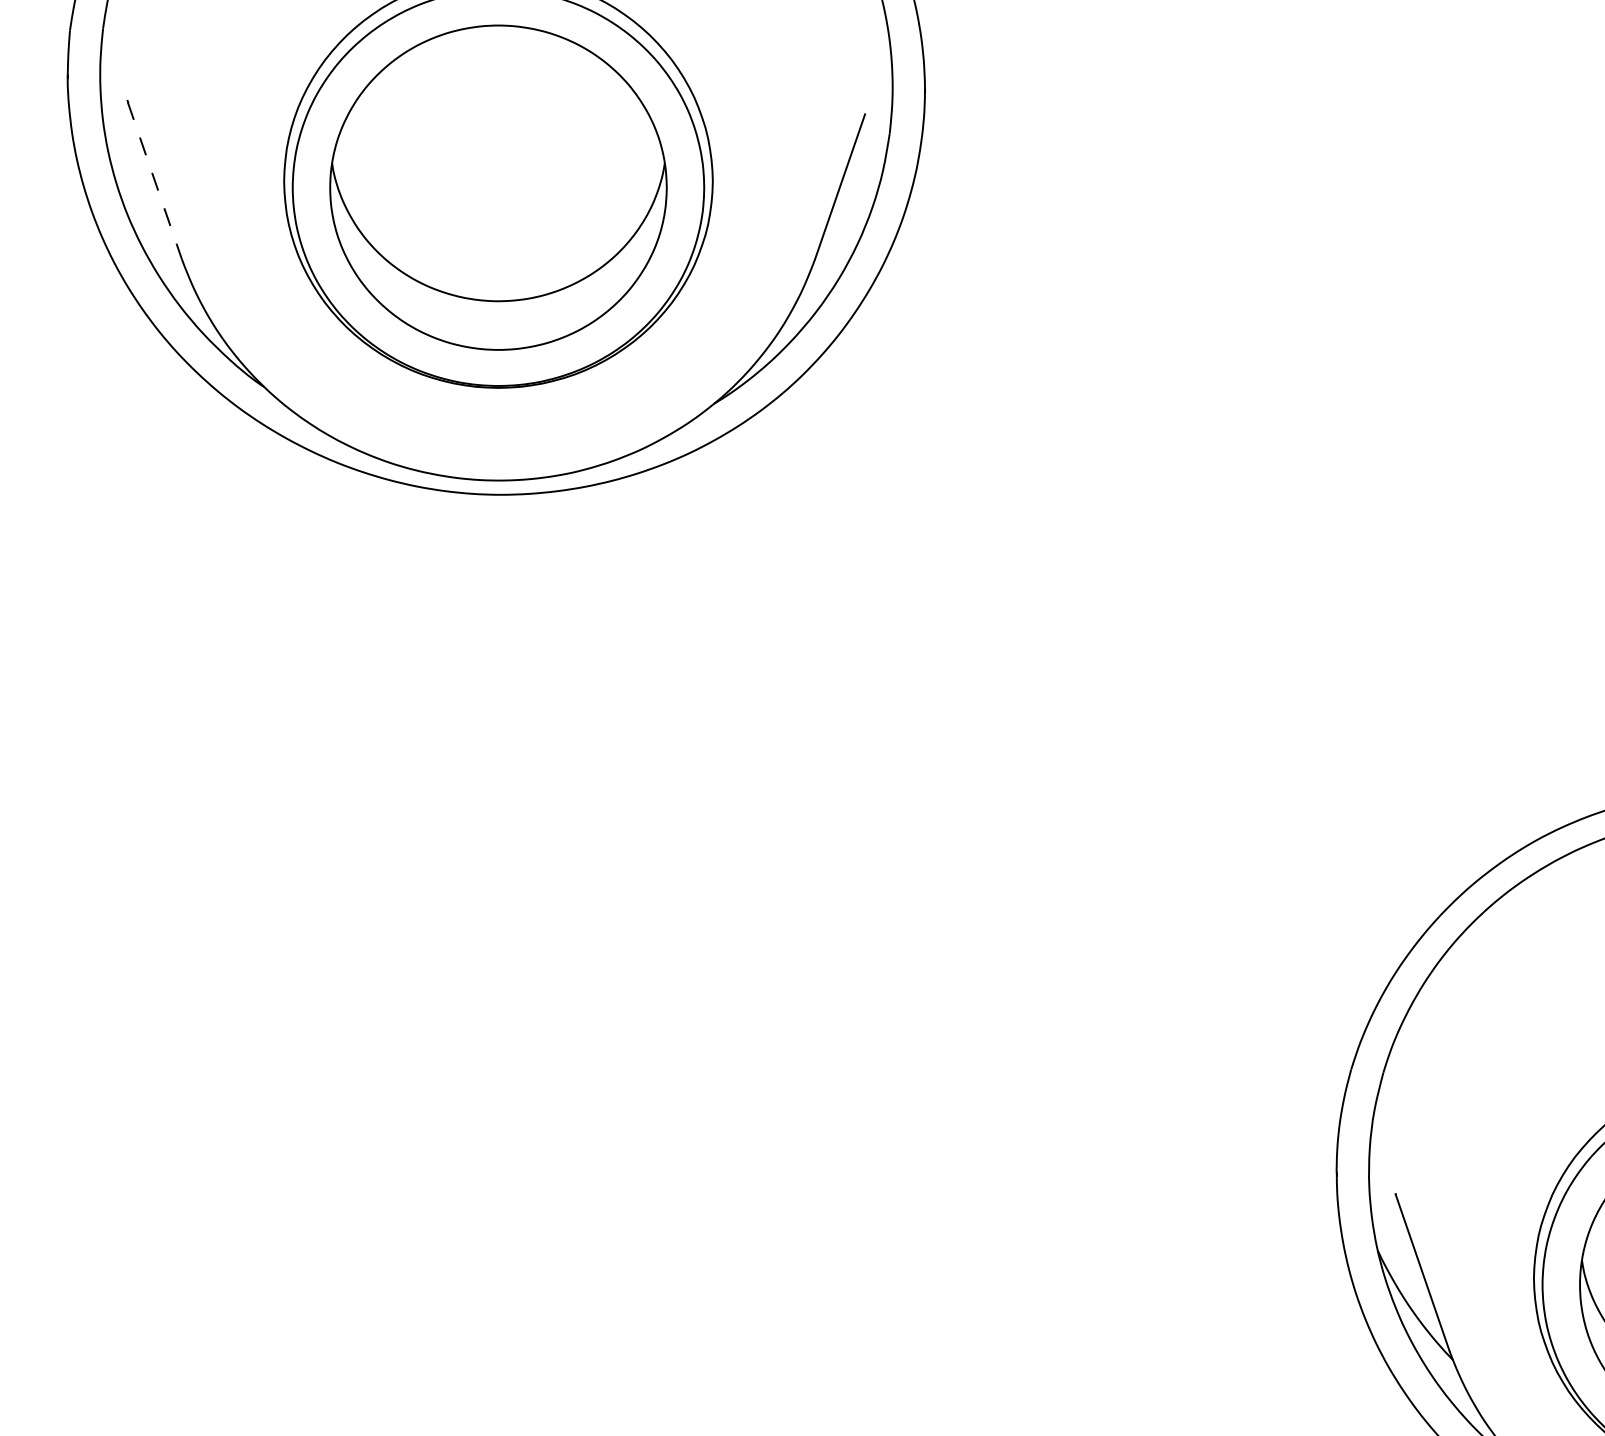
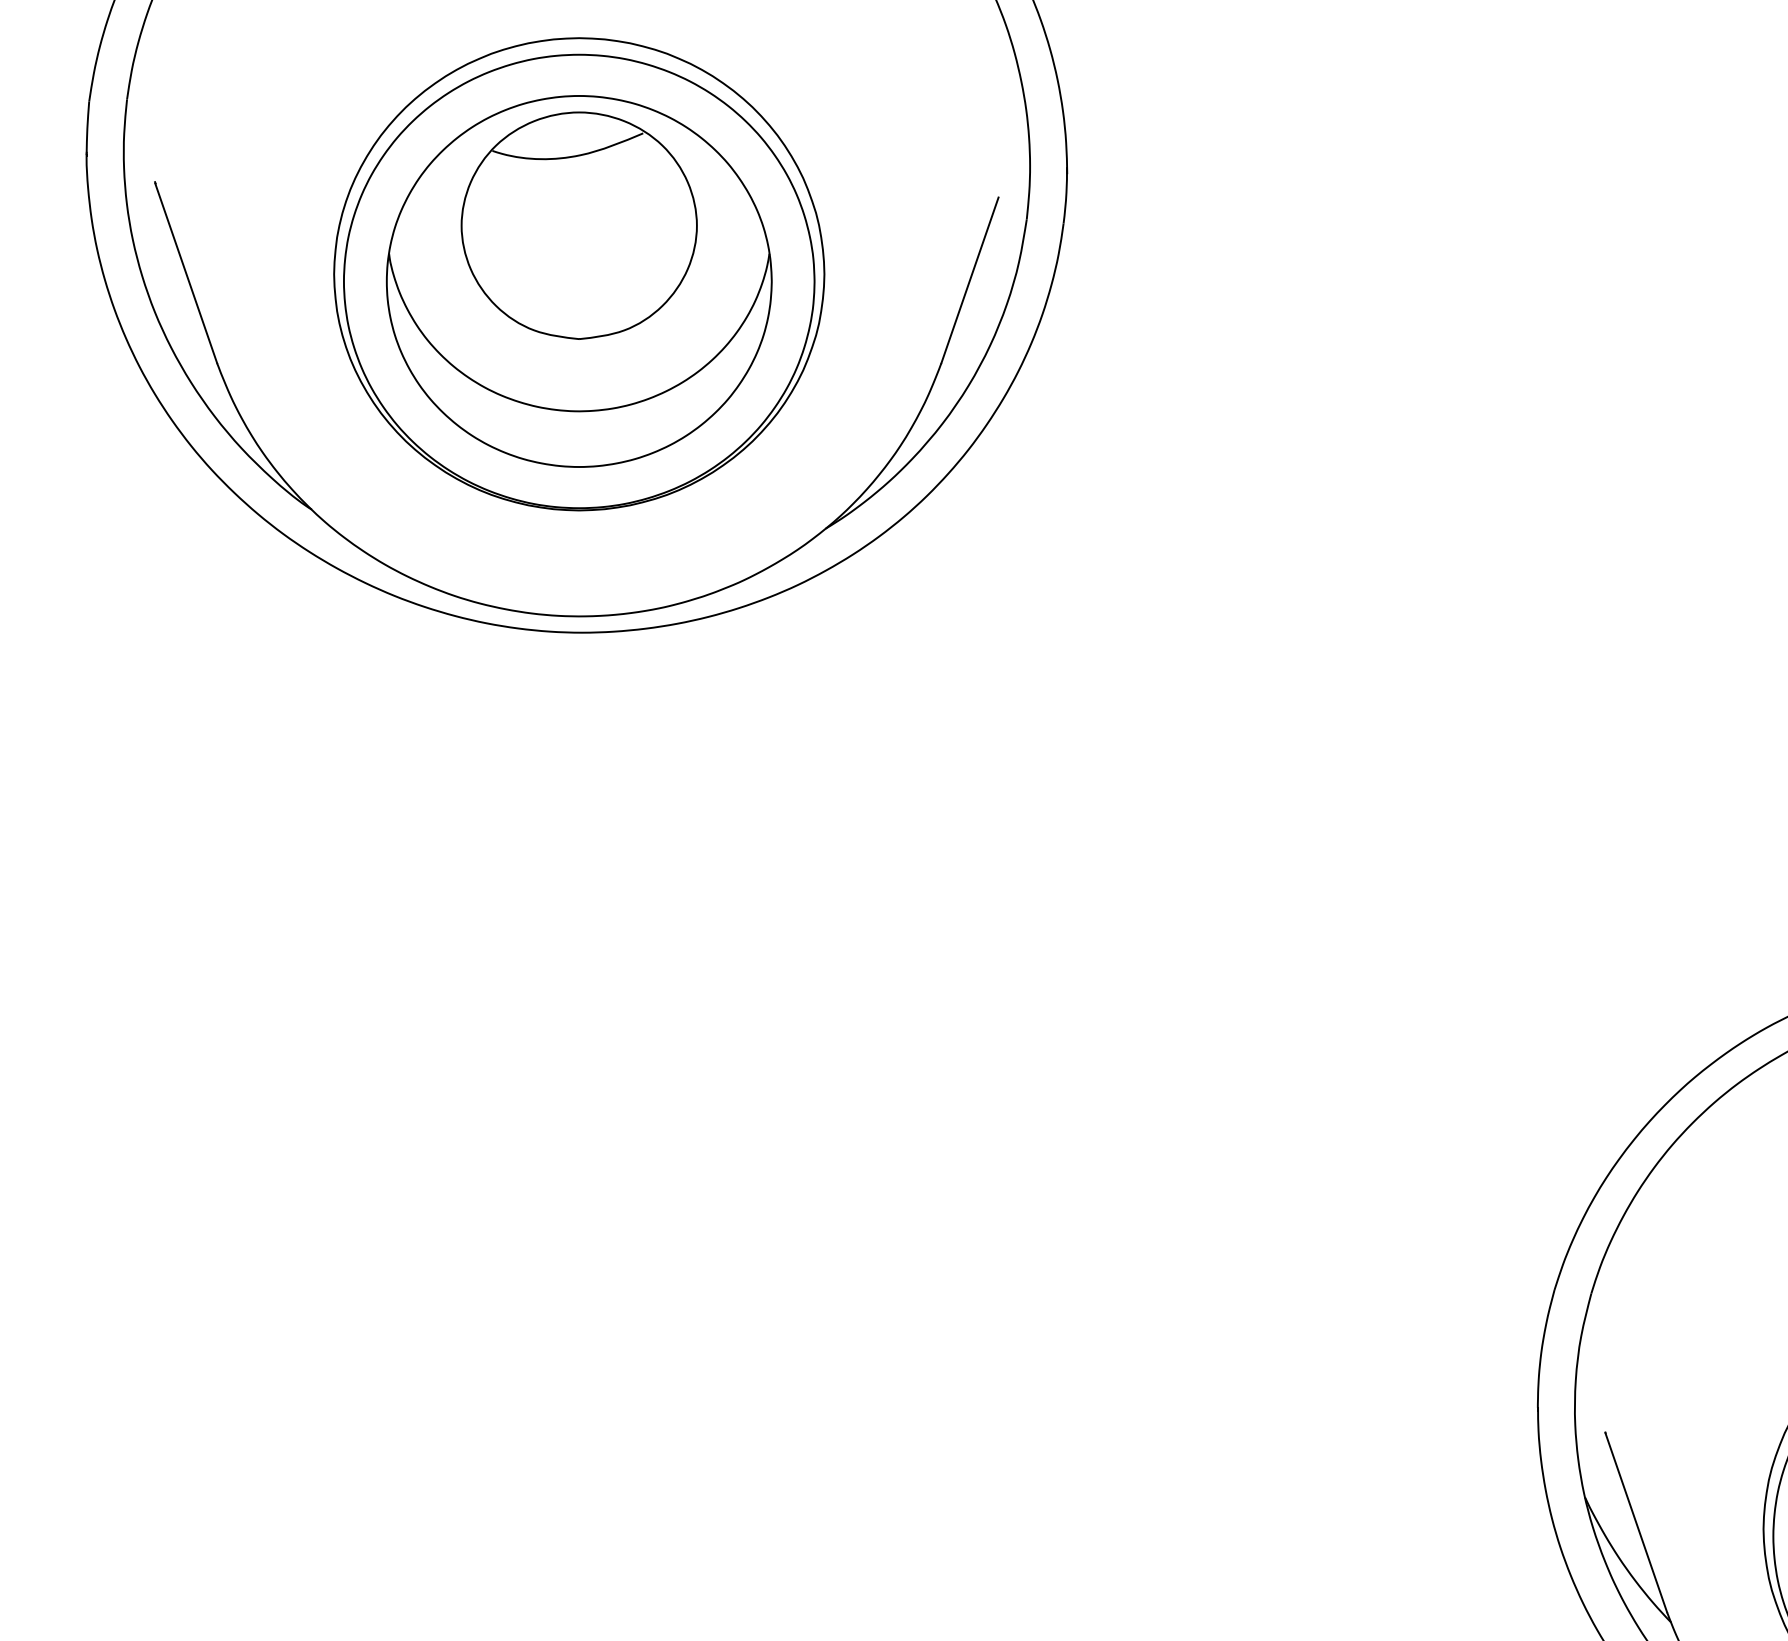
part: (498, 138) -> (579, 225), added
line: (154, 180) -> (185, 273), dashed -> solid

